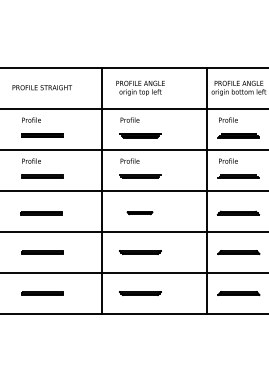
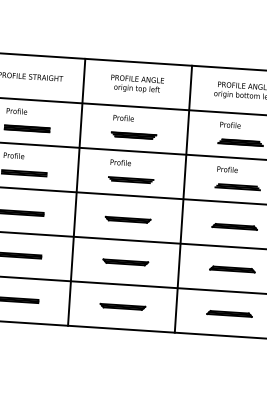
line: (102, 190) -> (76, 191), moved
line: (206, 190) -> (183, 198), moved
part: (139, 212) -> (127, 219), size x1.67

